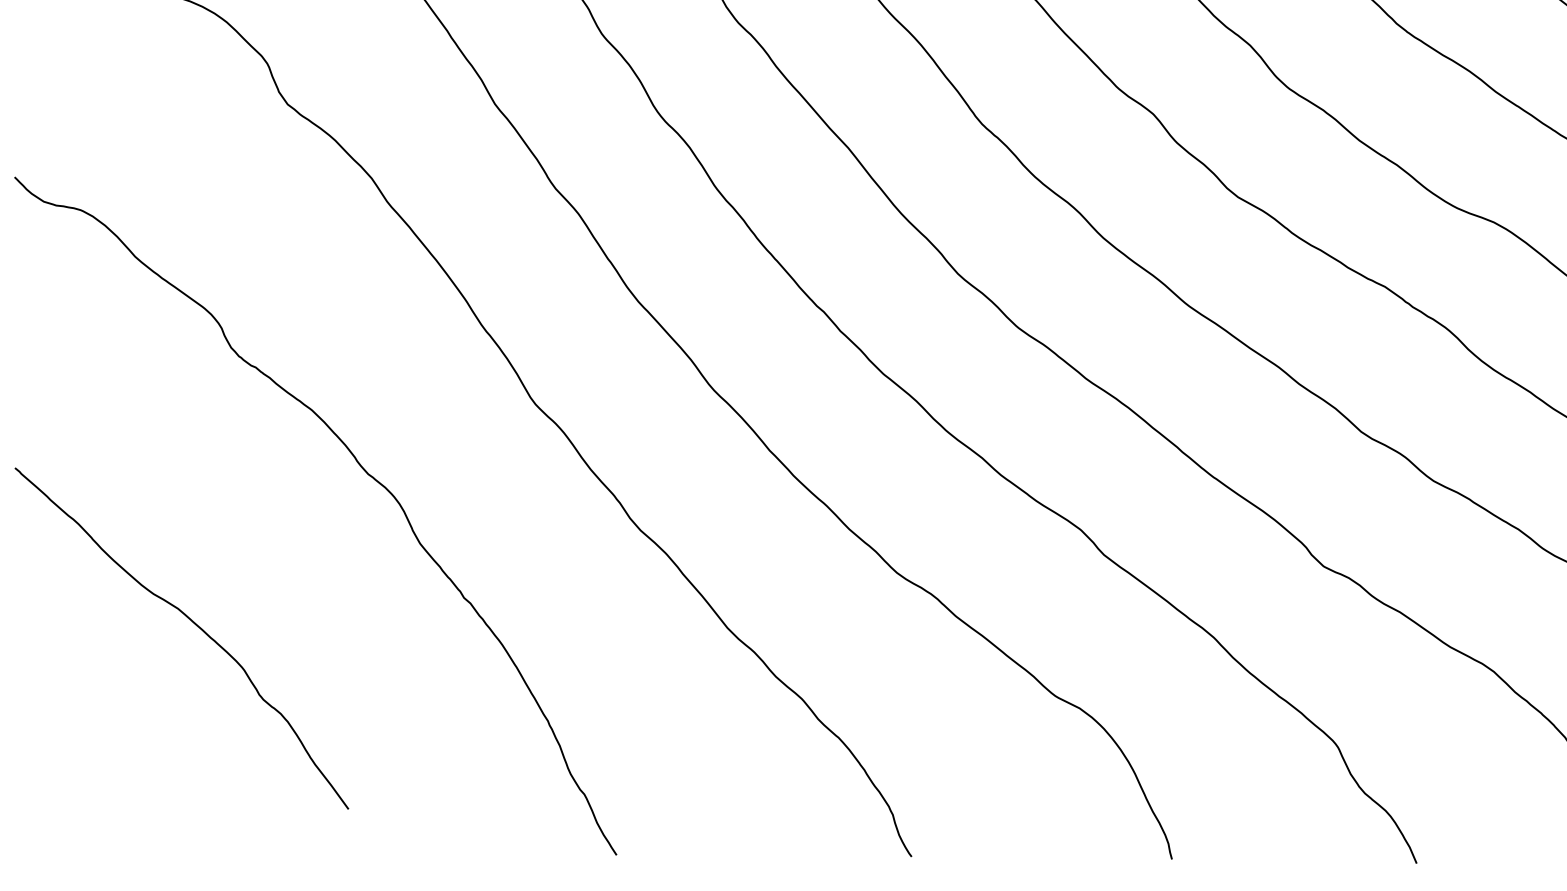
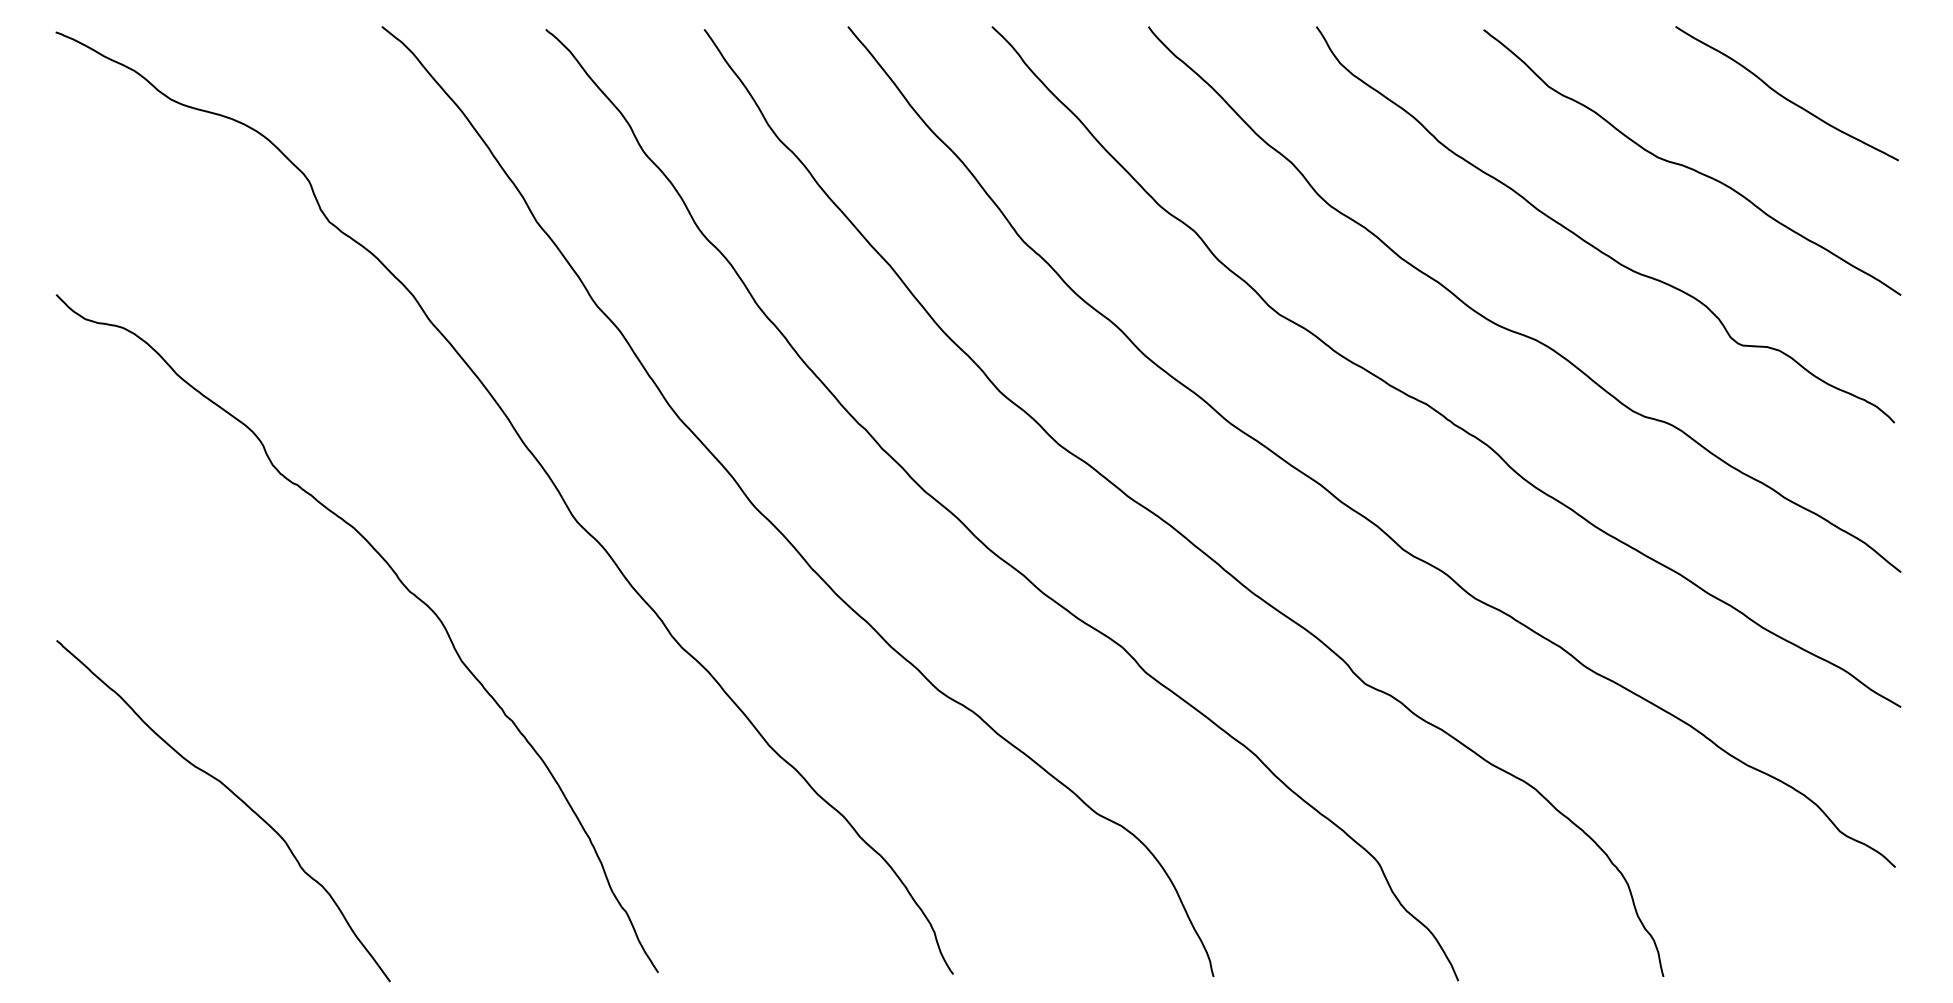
curve: (194, 624) -> (236, 797), moved

